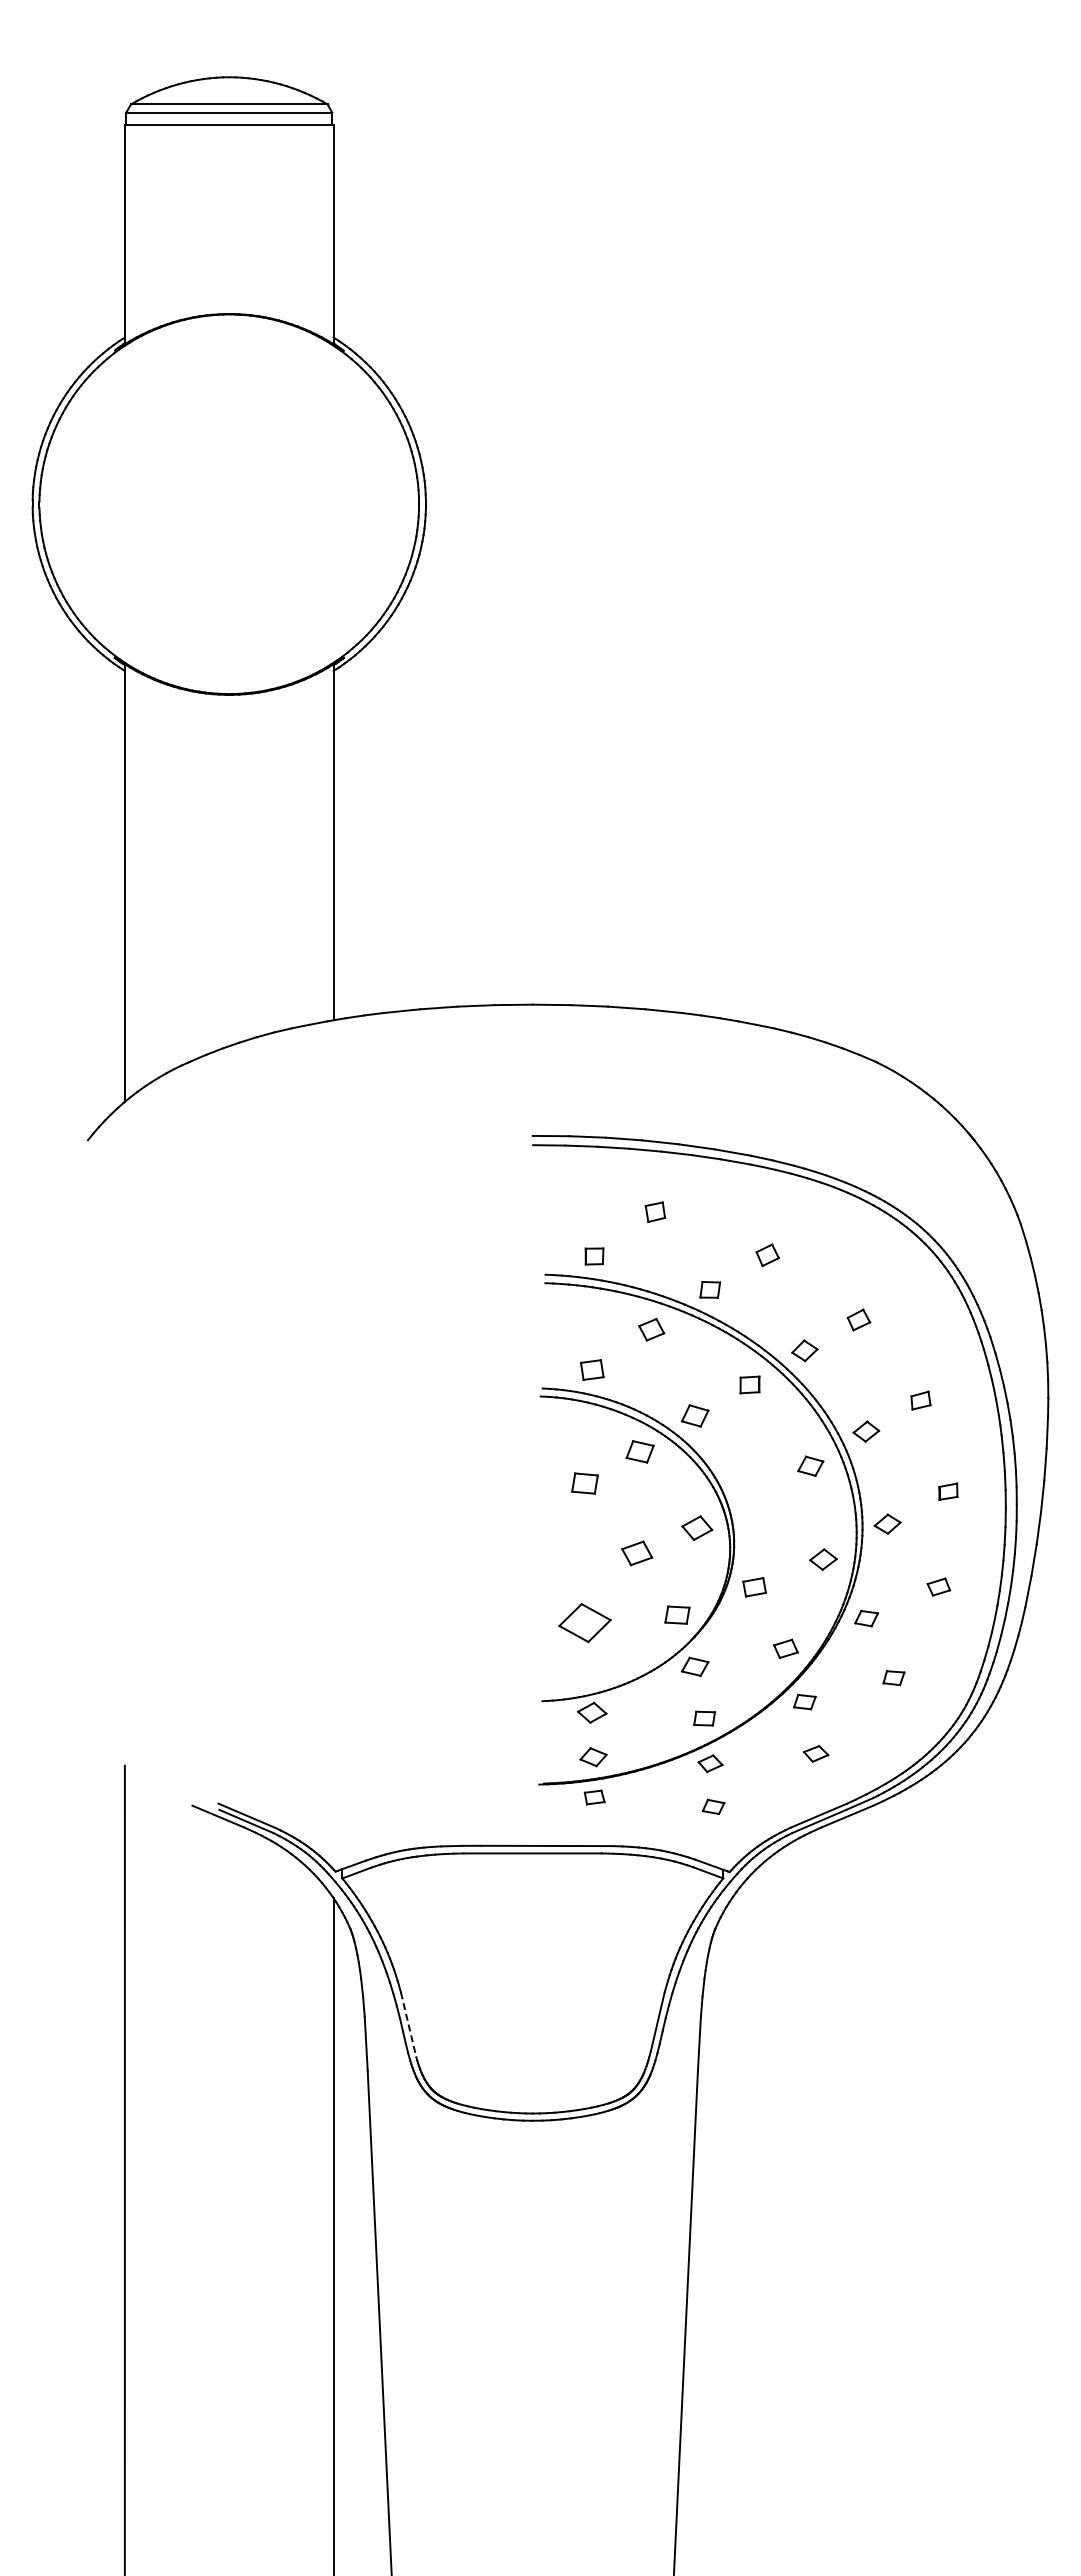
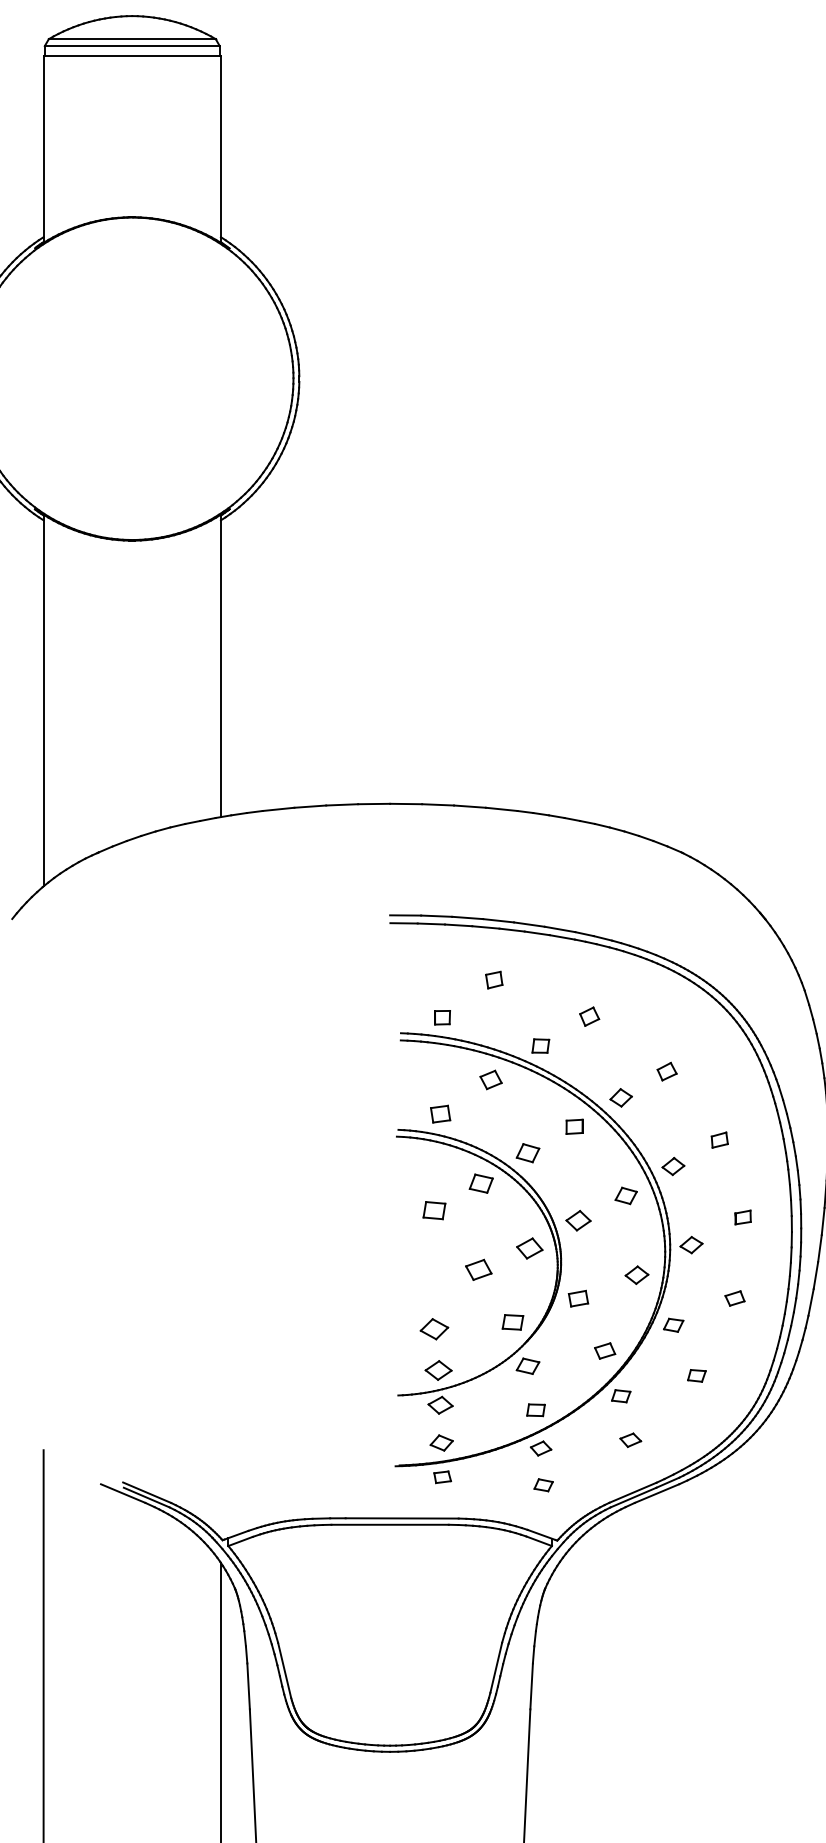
part: (754, 1495) -> (578, 1220), added
part: (584, 1623) -> (434, 1329), size x0.62
part: (589, 1671) -> (438, 1370), added
line: (408, 2025) -> (284, 1670), dashed -> solid

